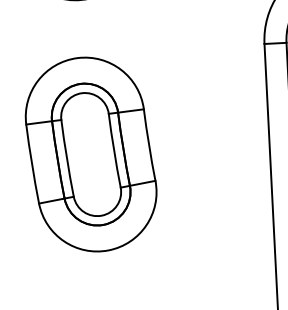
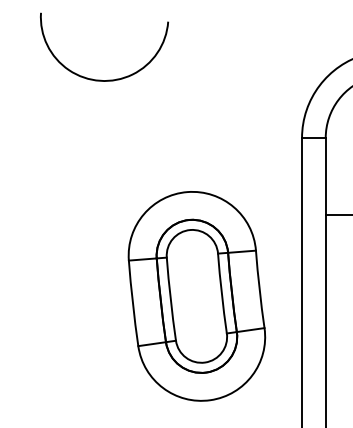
part: (90, 154) -> (196, 296), moved

